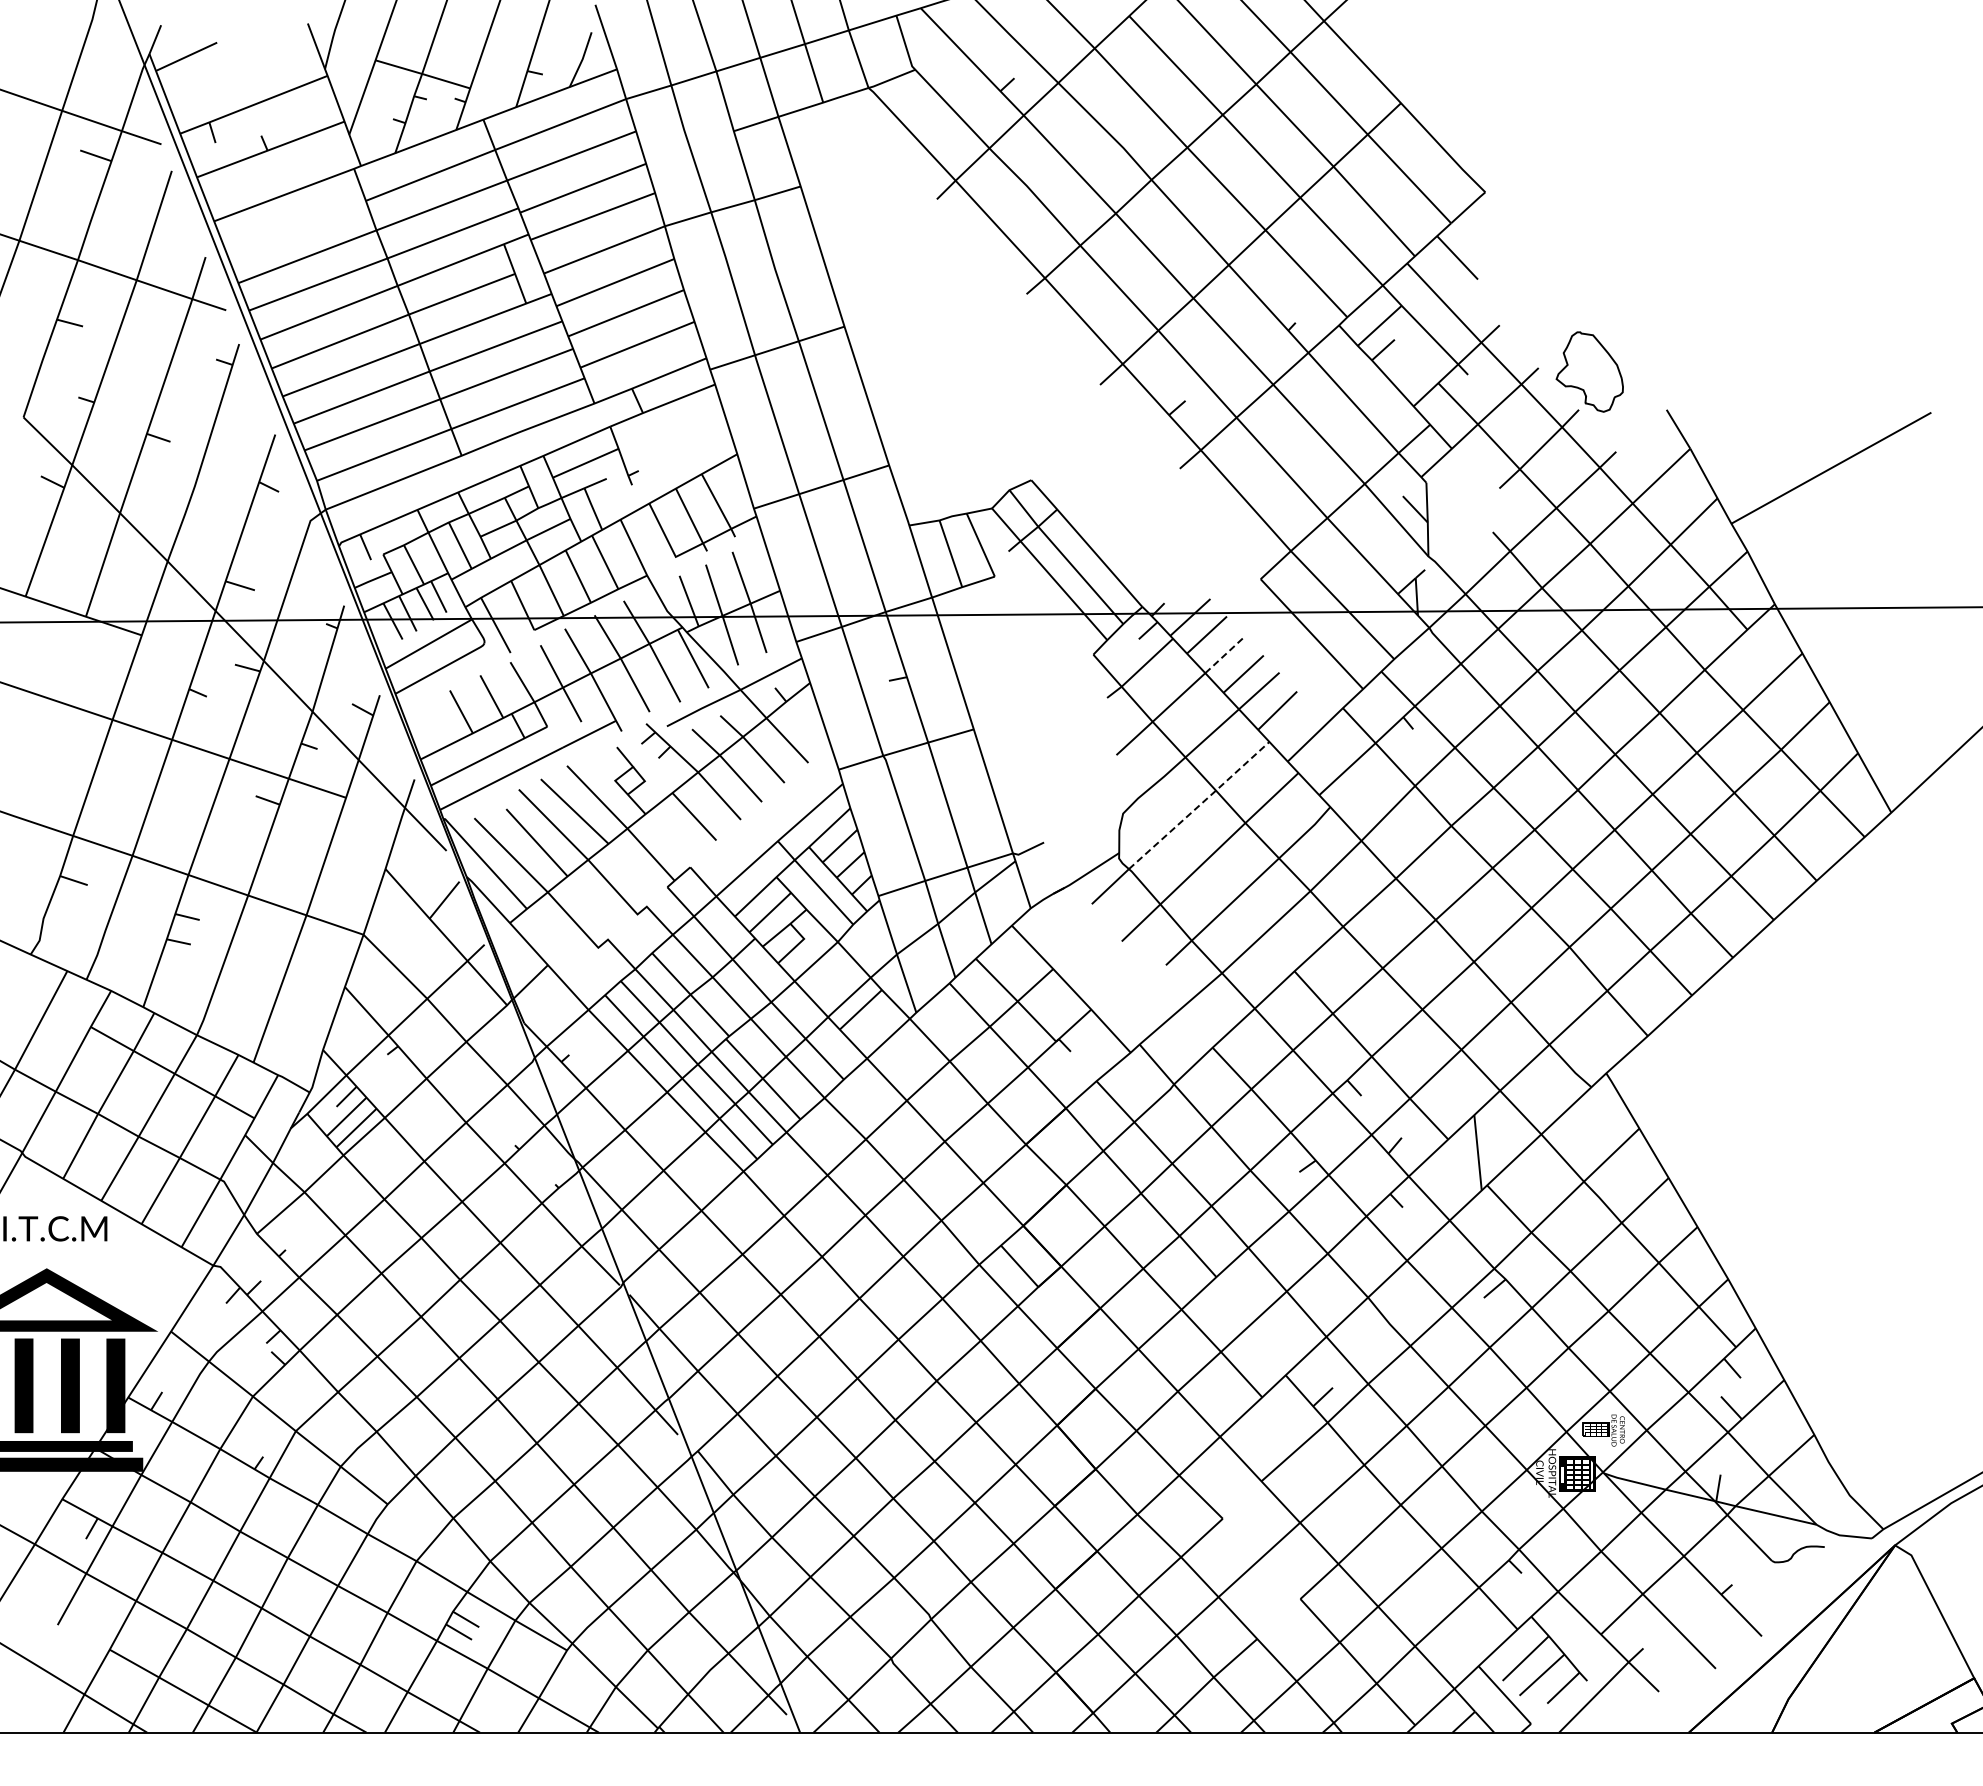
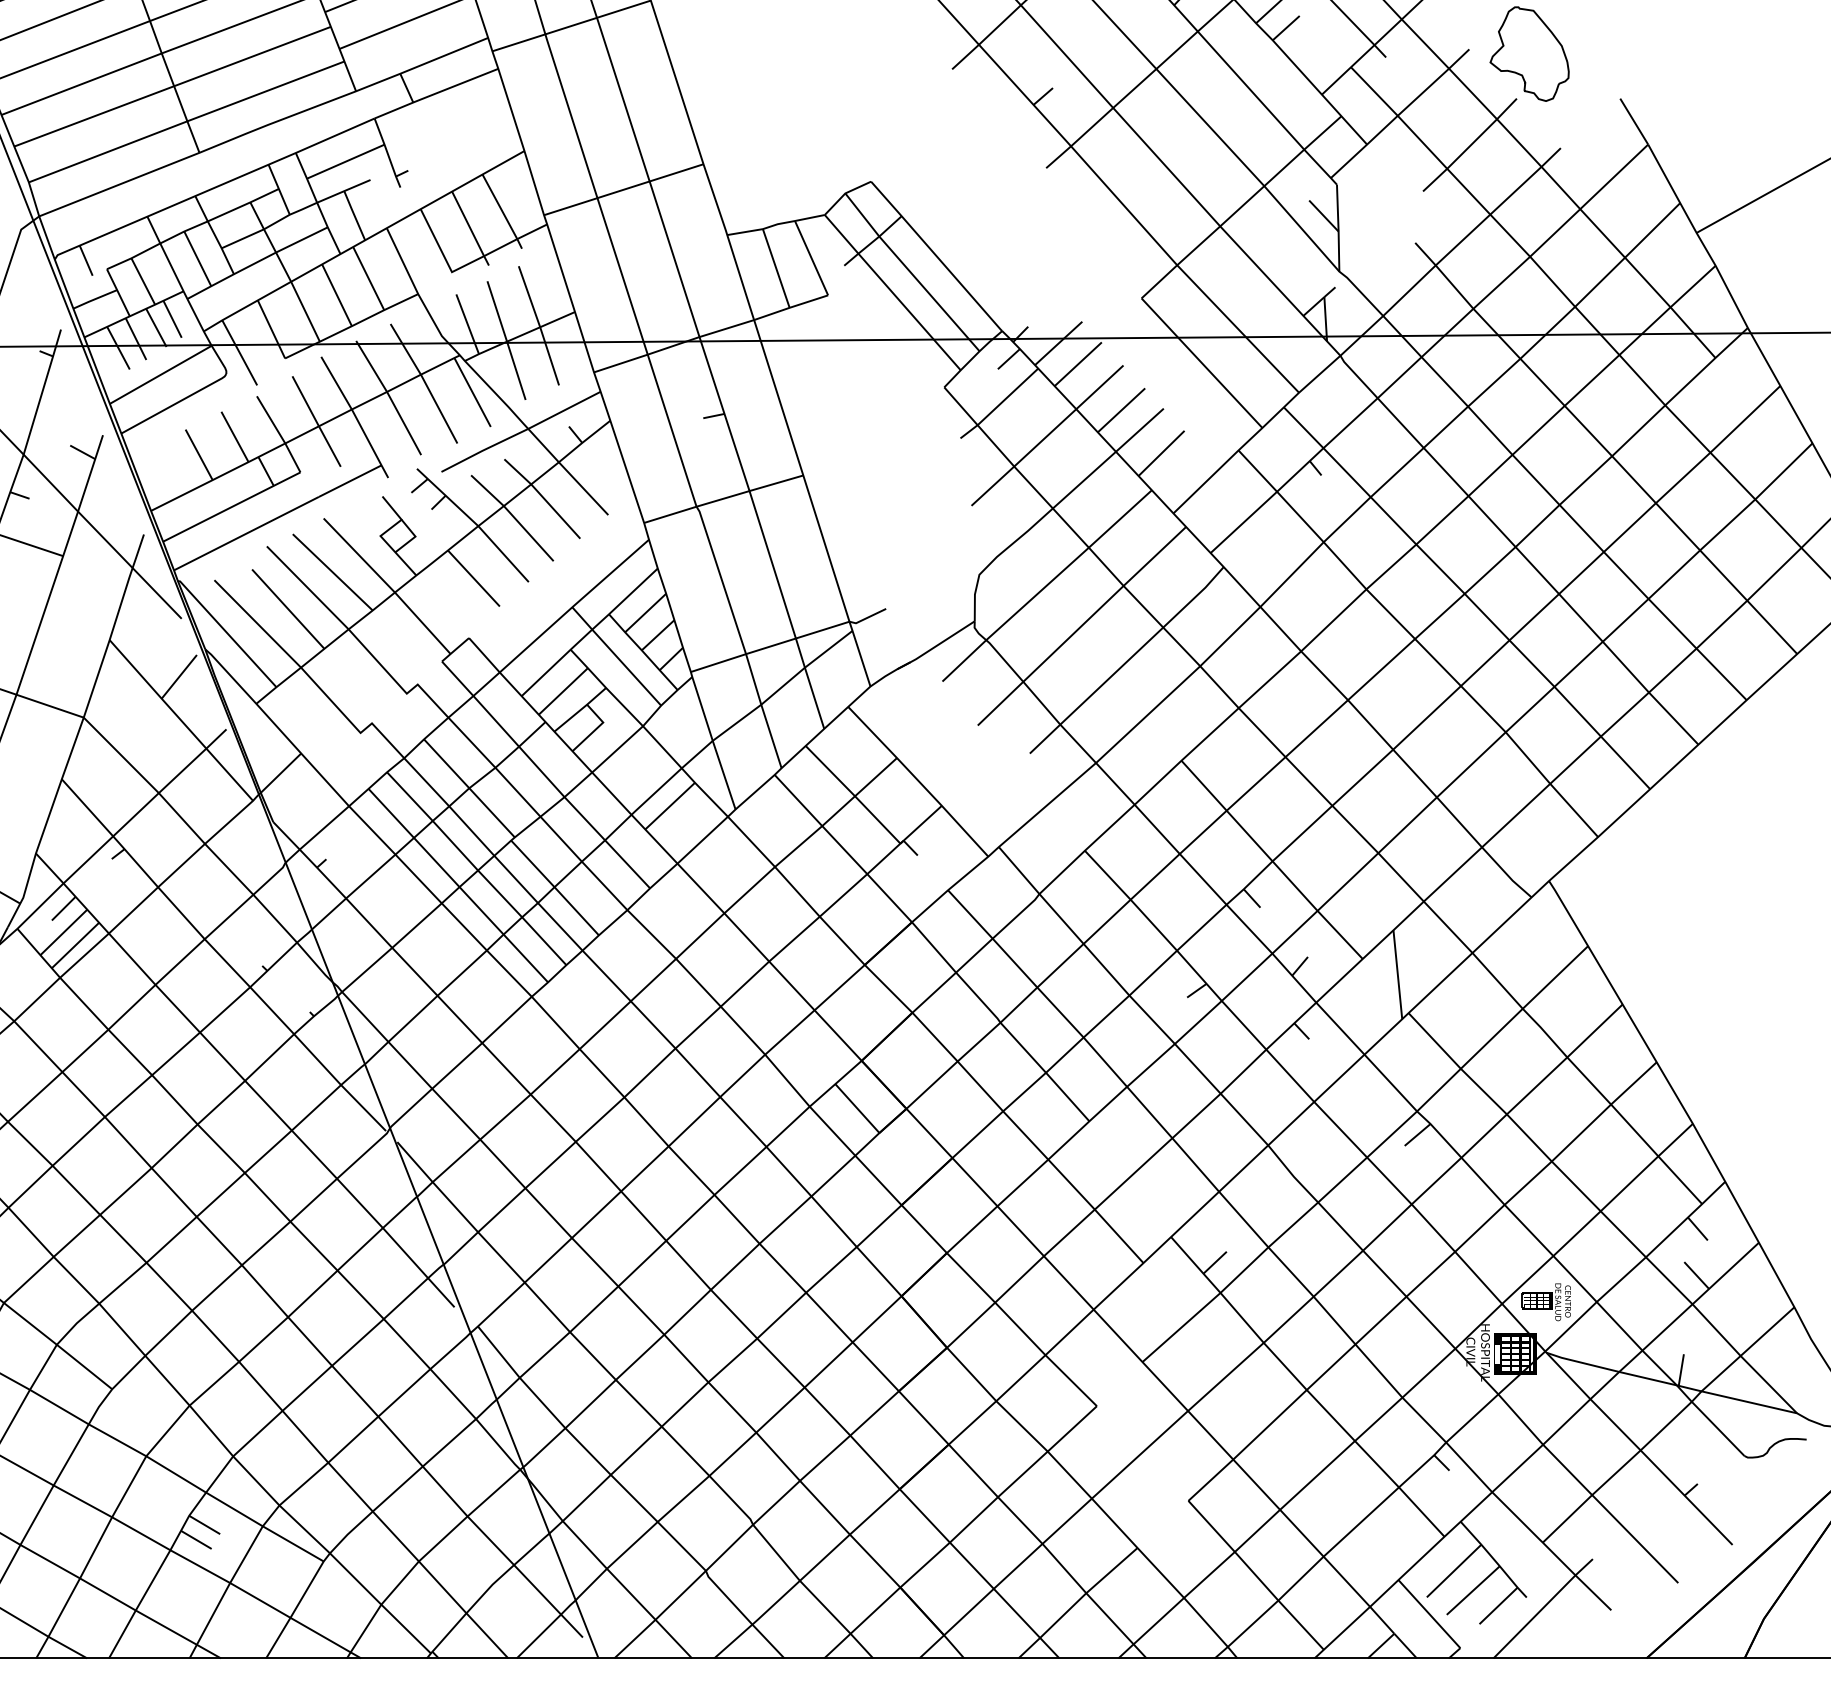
line: (1225, 654) -> (1100, 387), dashed -> solid
line: (1199, 805) -> (1069, 565), dashed -> solid

